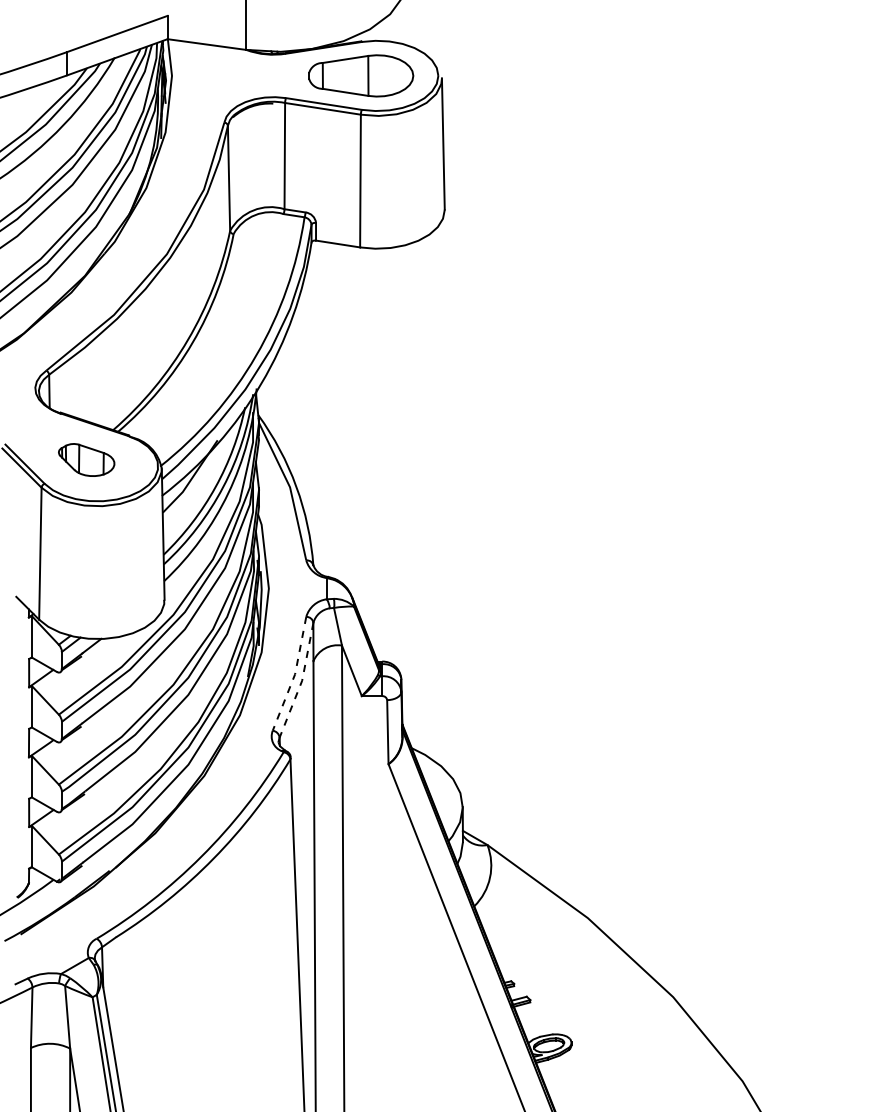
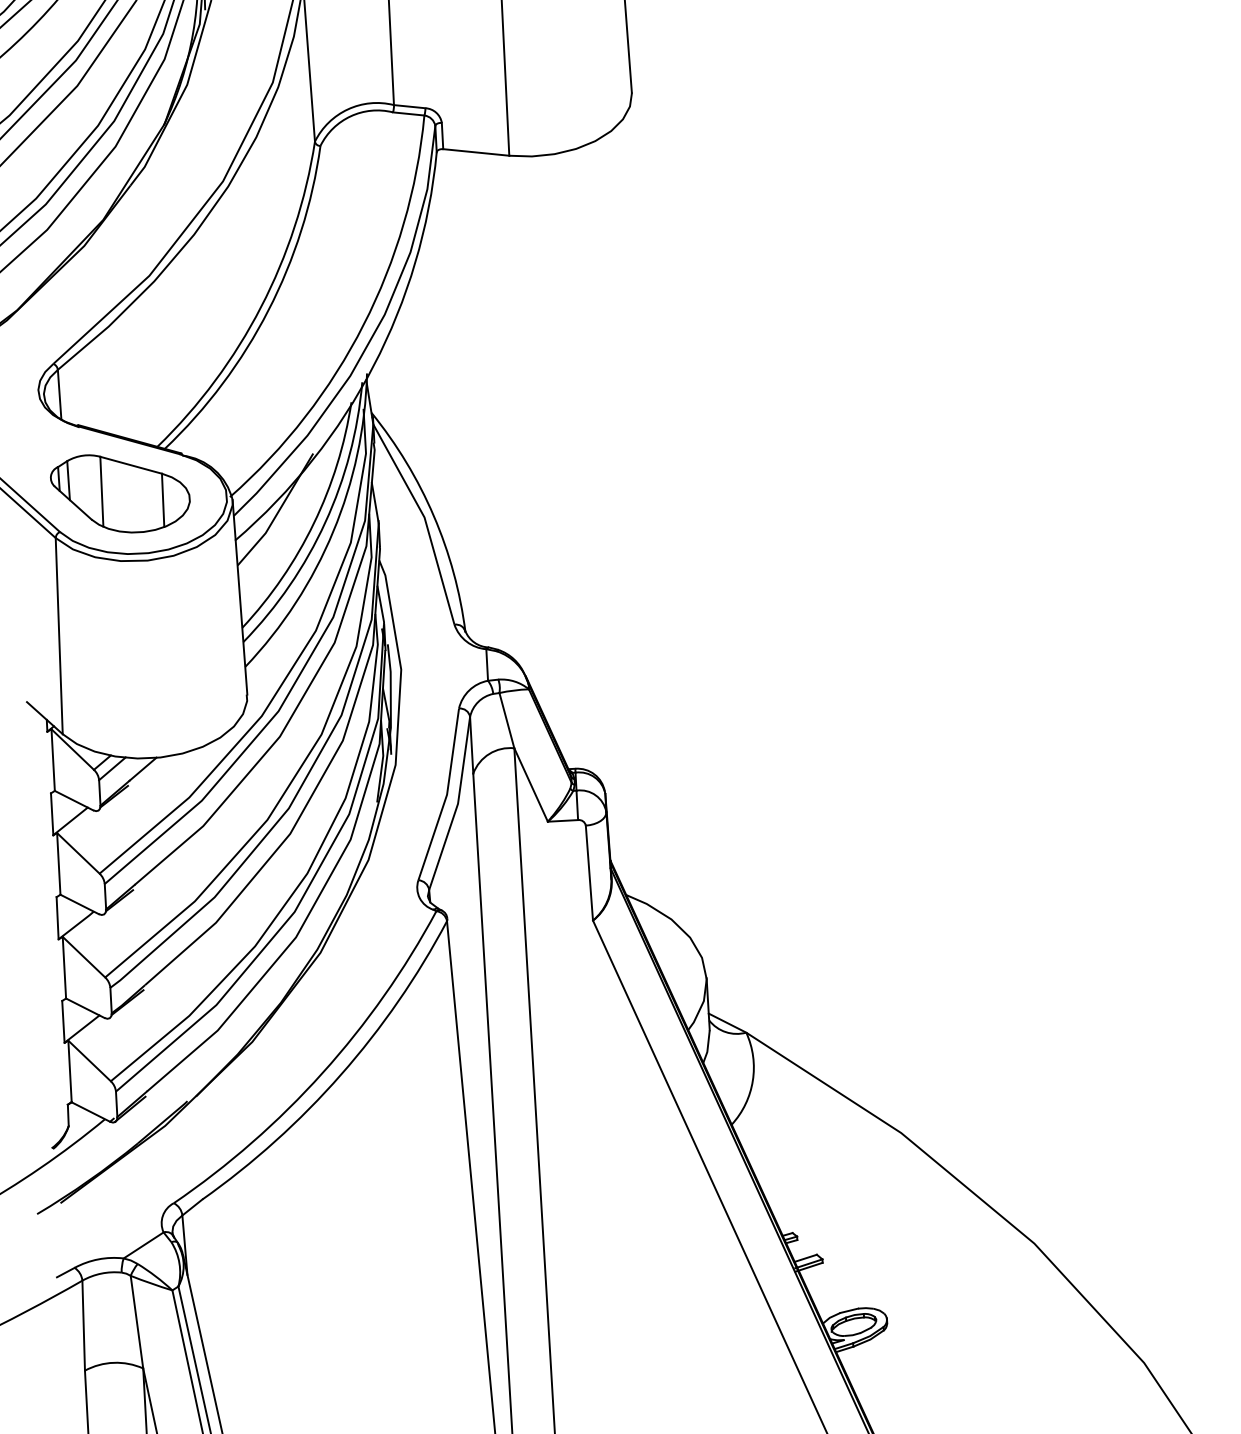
part: (86, 459) -> (120, 492), size x1.67
line: (294, 675) -> (446, 796), dashed -> solid
line: (301, 681) -> (457, 804), dashed -> solid

